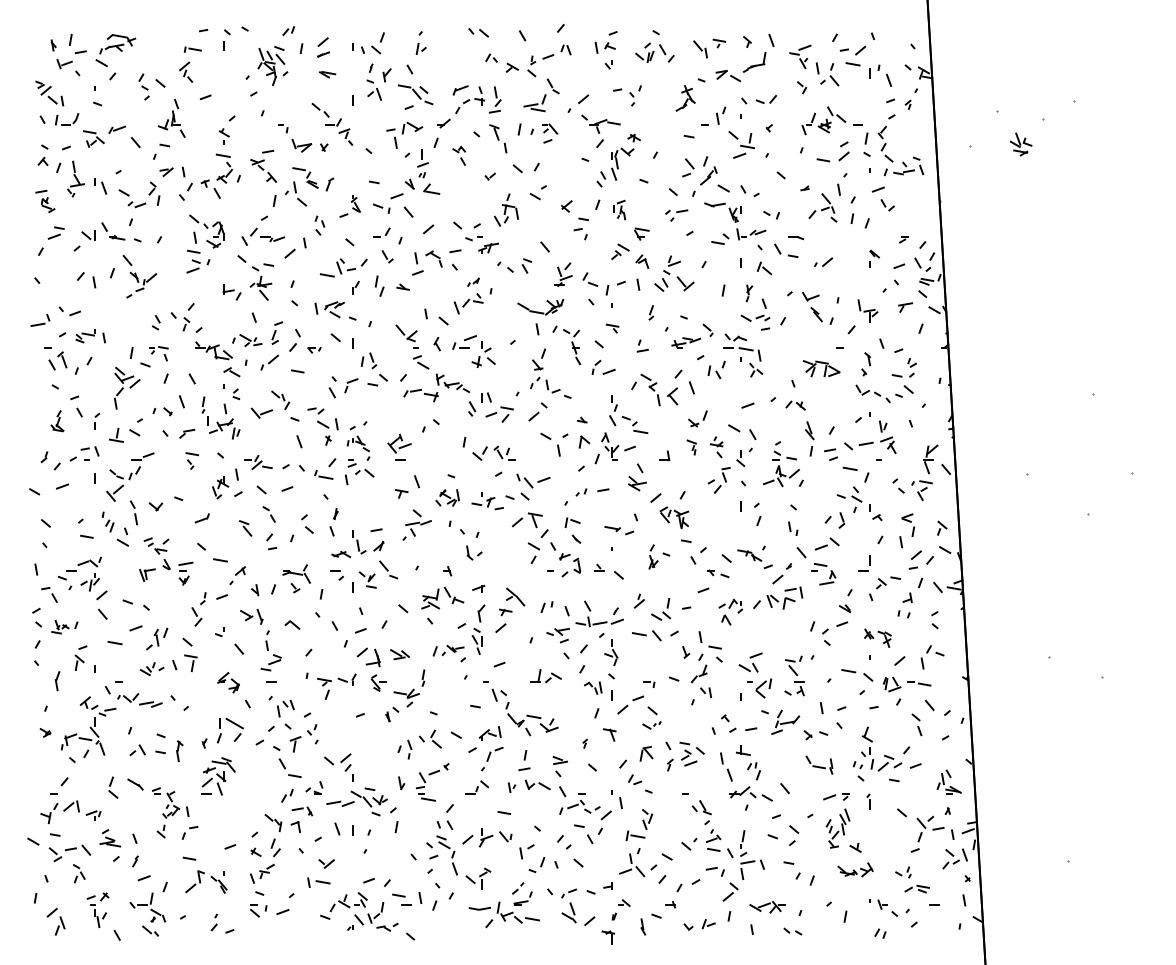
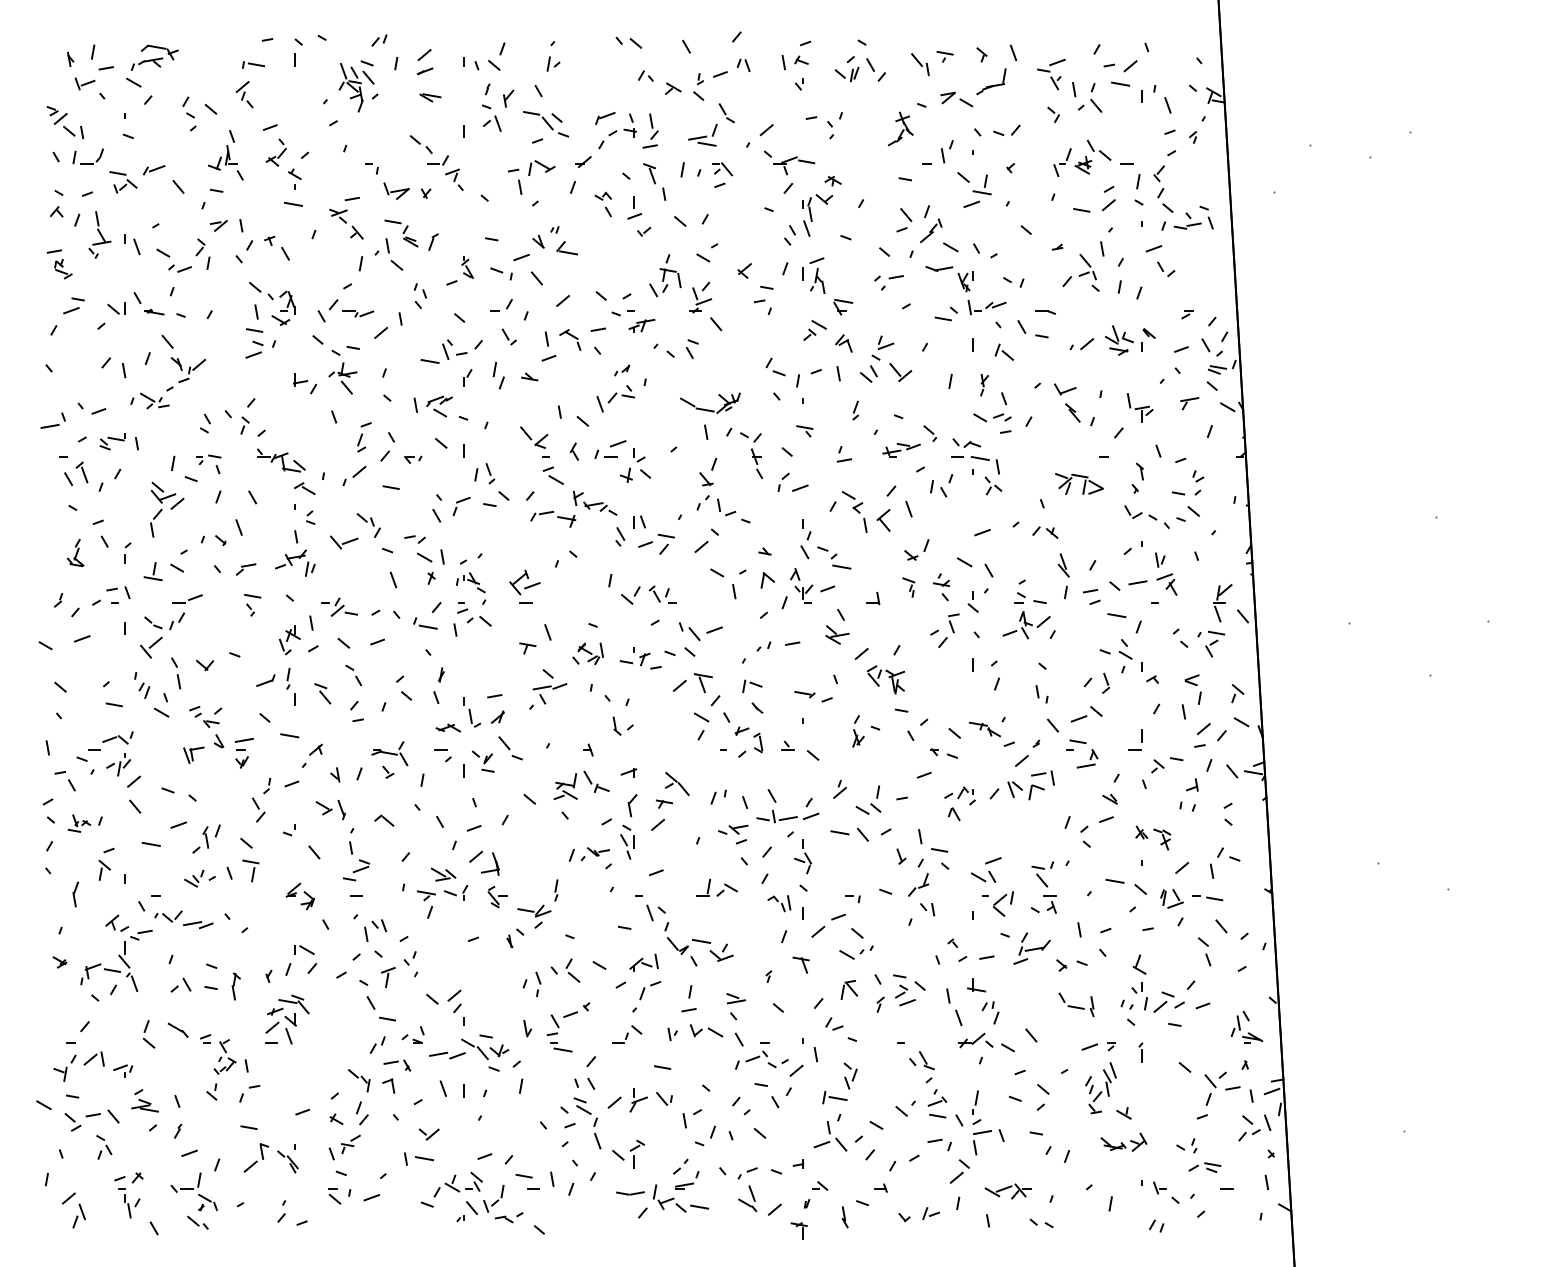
part: (1021, 144) -> (1119, 340), moved
part: (422, 158) -> (634, 207), moved
part: (224, 172) -> (275, 152), moved
part: (619, 209) -> (813, 275), size x1.43
part: (563, 274) -> (700, 297), moved
part: (246, 340) -> (149, 400), moved
part: (205, 410) -> (290, 686), moved
part: (399, 654) -> (443, 874), moved
part: (231, 723) -> (304, 949), size x0.62
part: (651, 725) -> (856, 952), size x1.43

